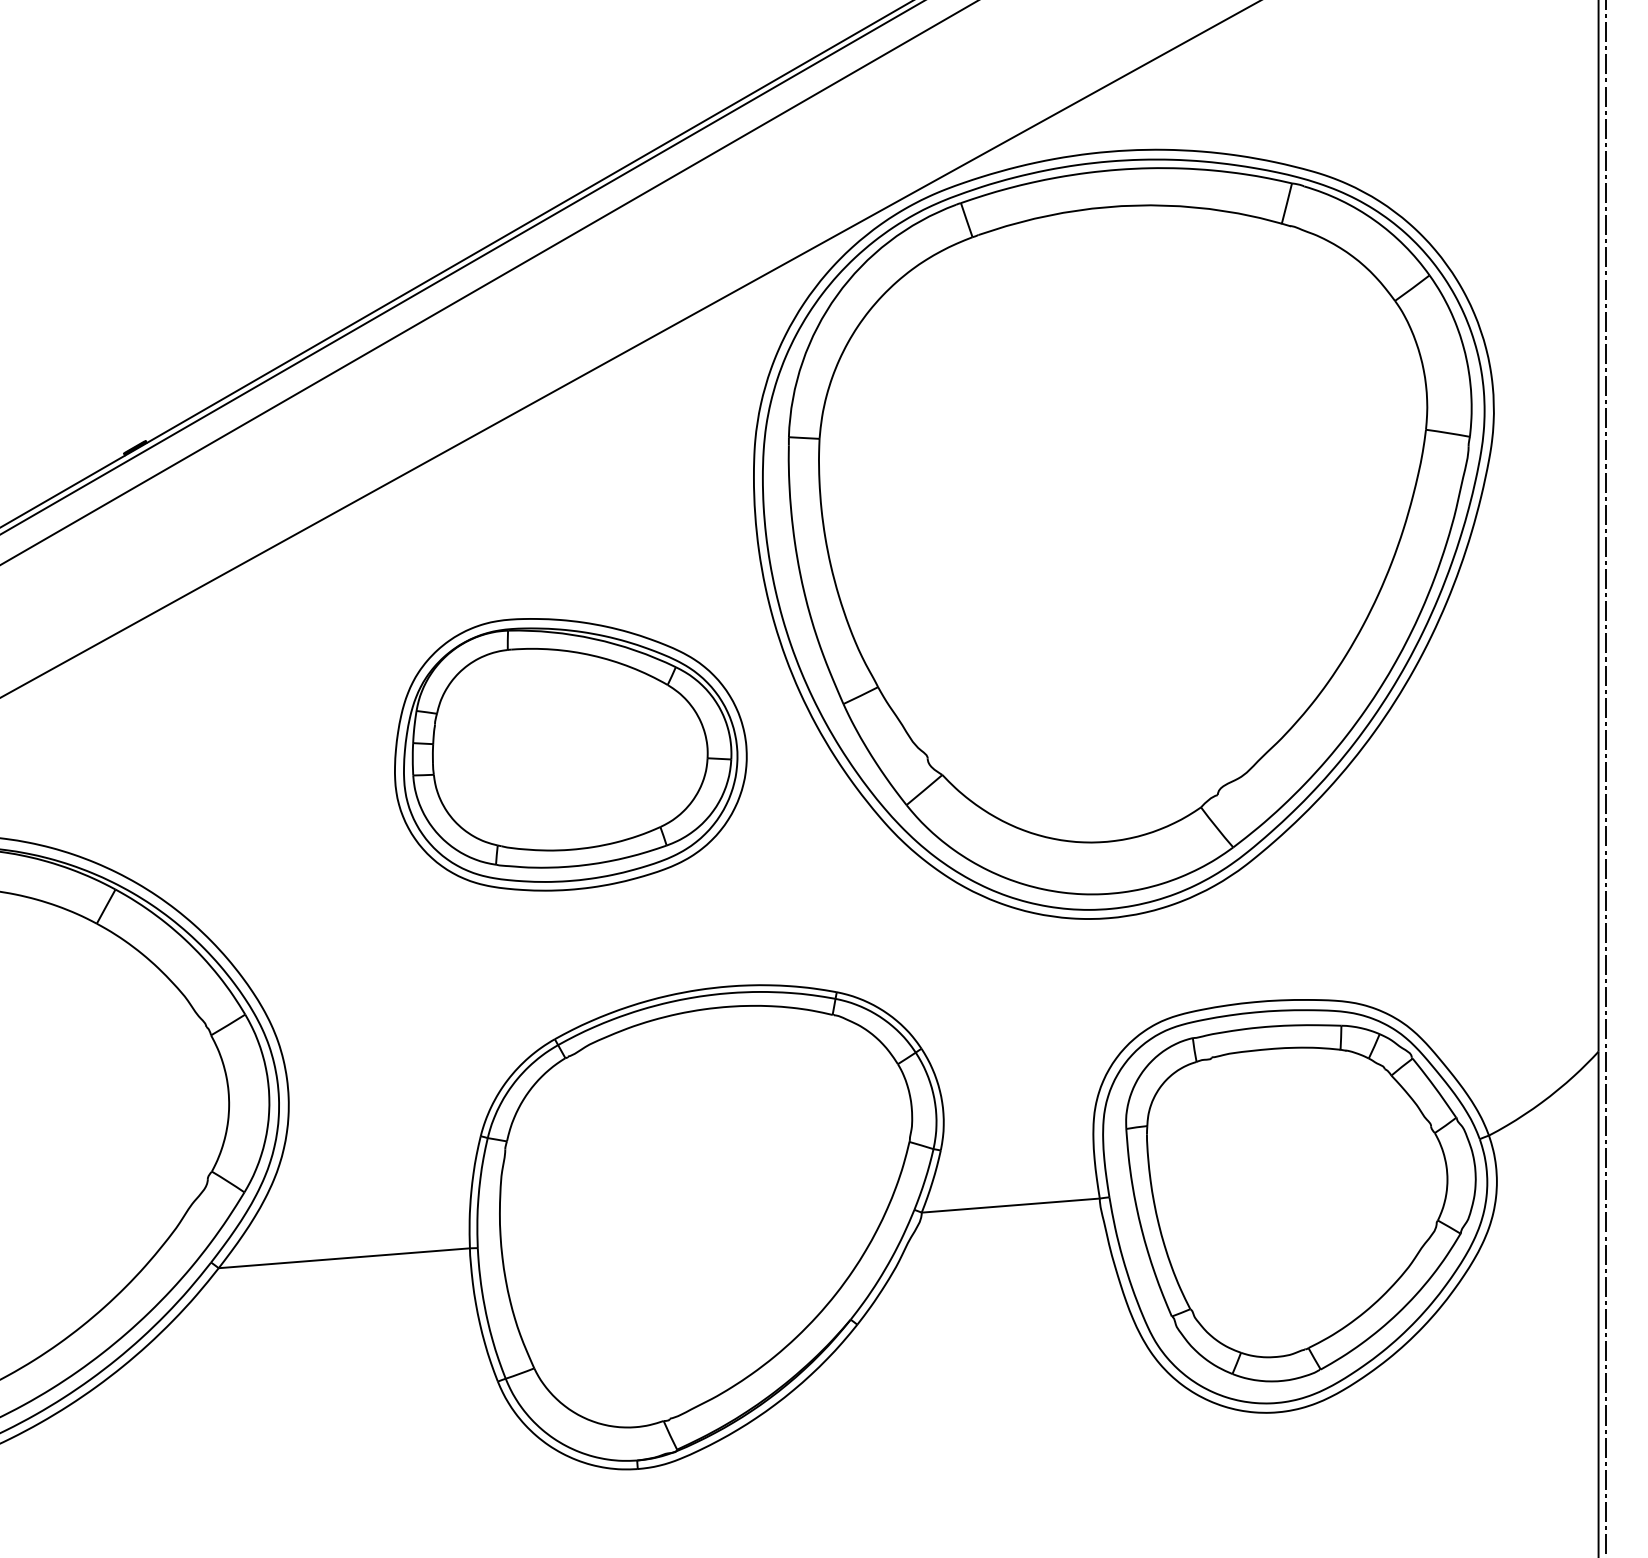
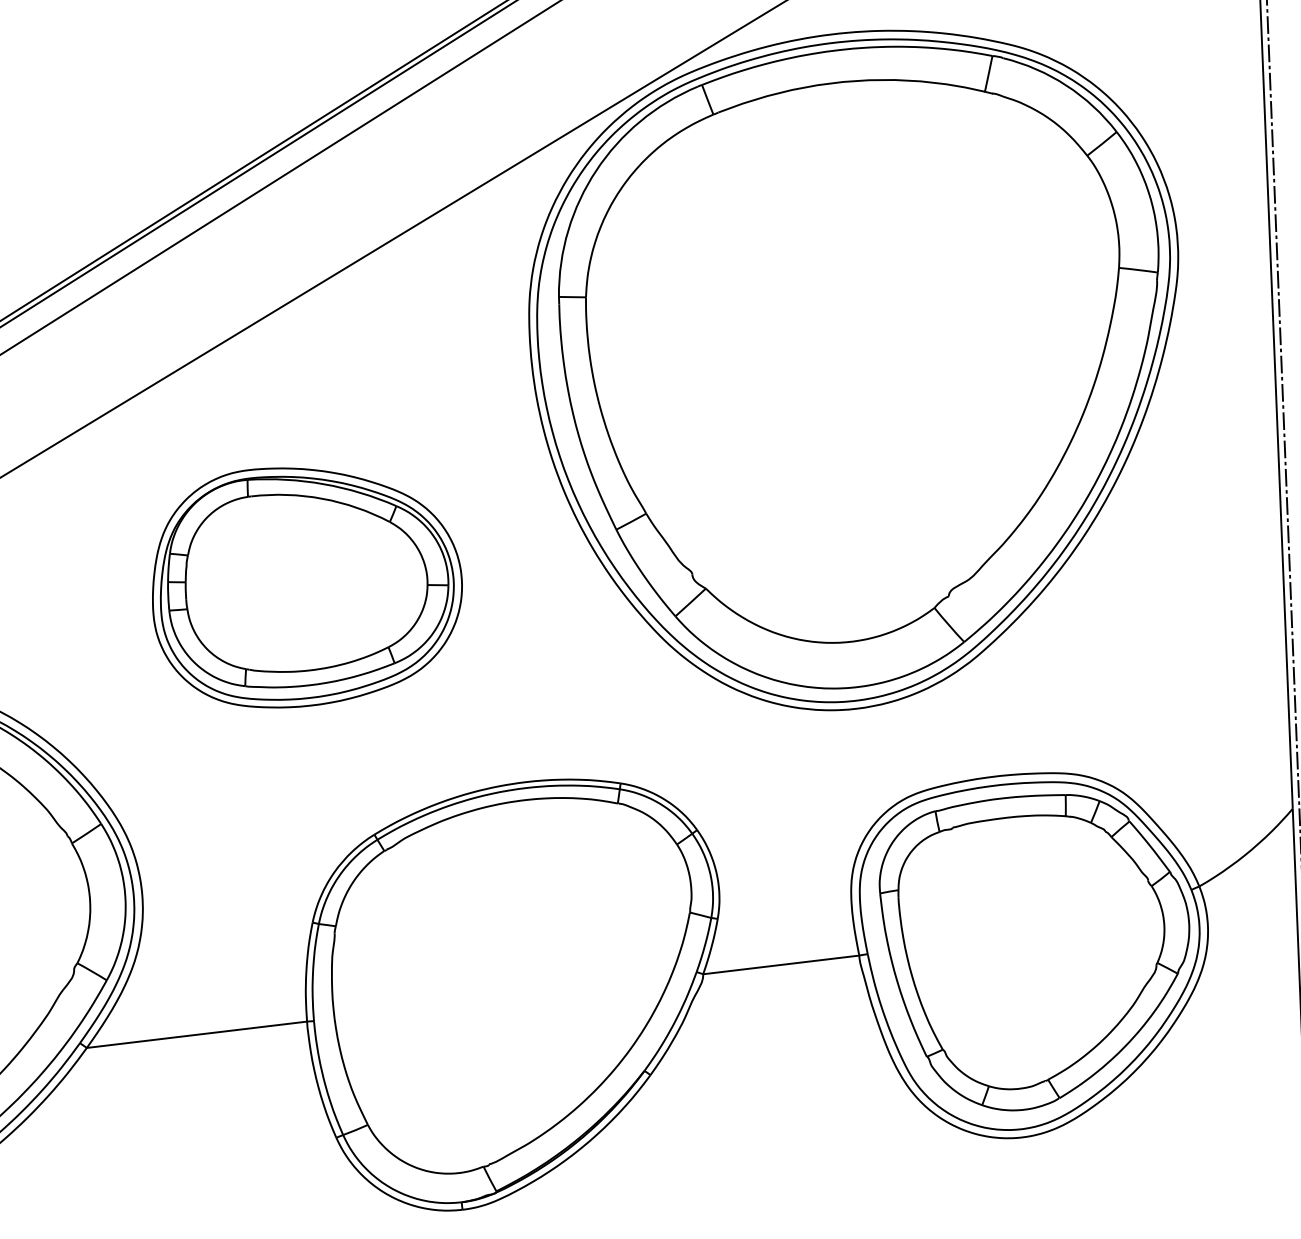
part: (570, 754) -> (306, 586), moved

